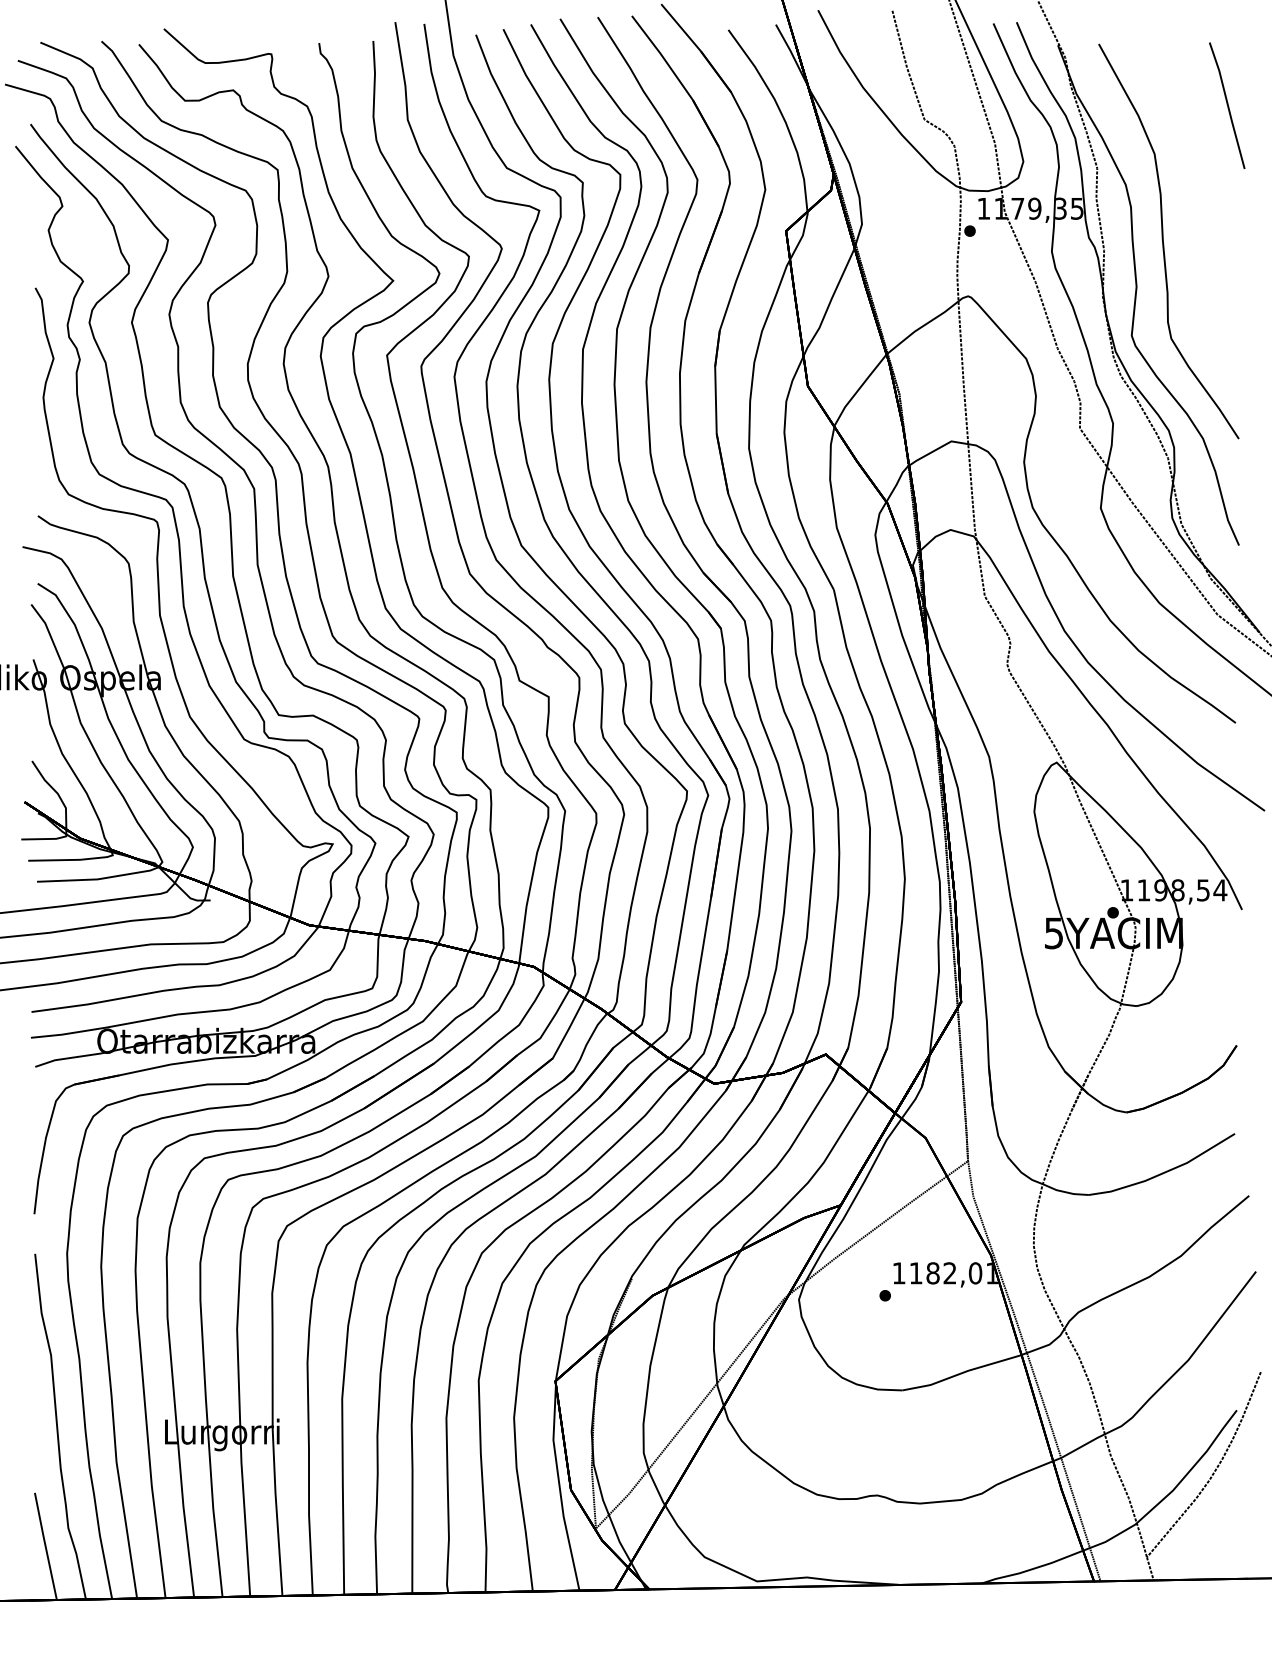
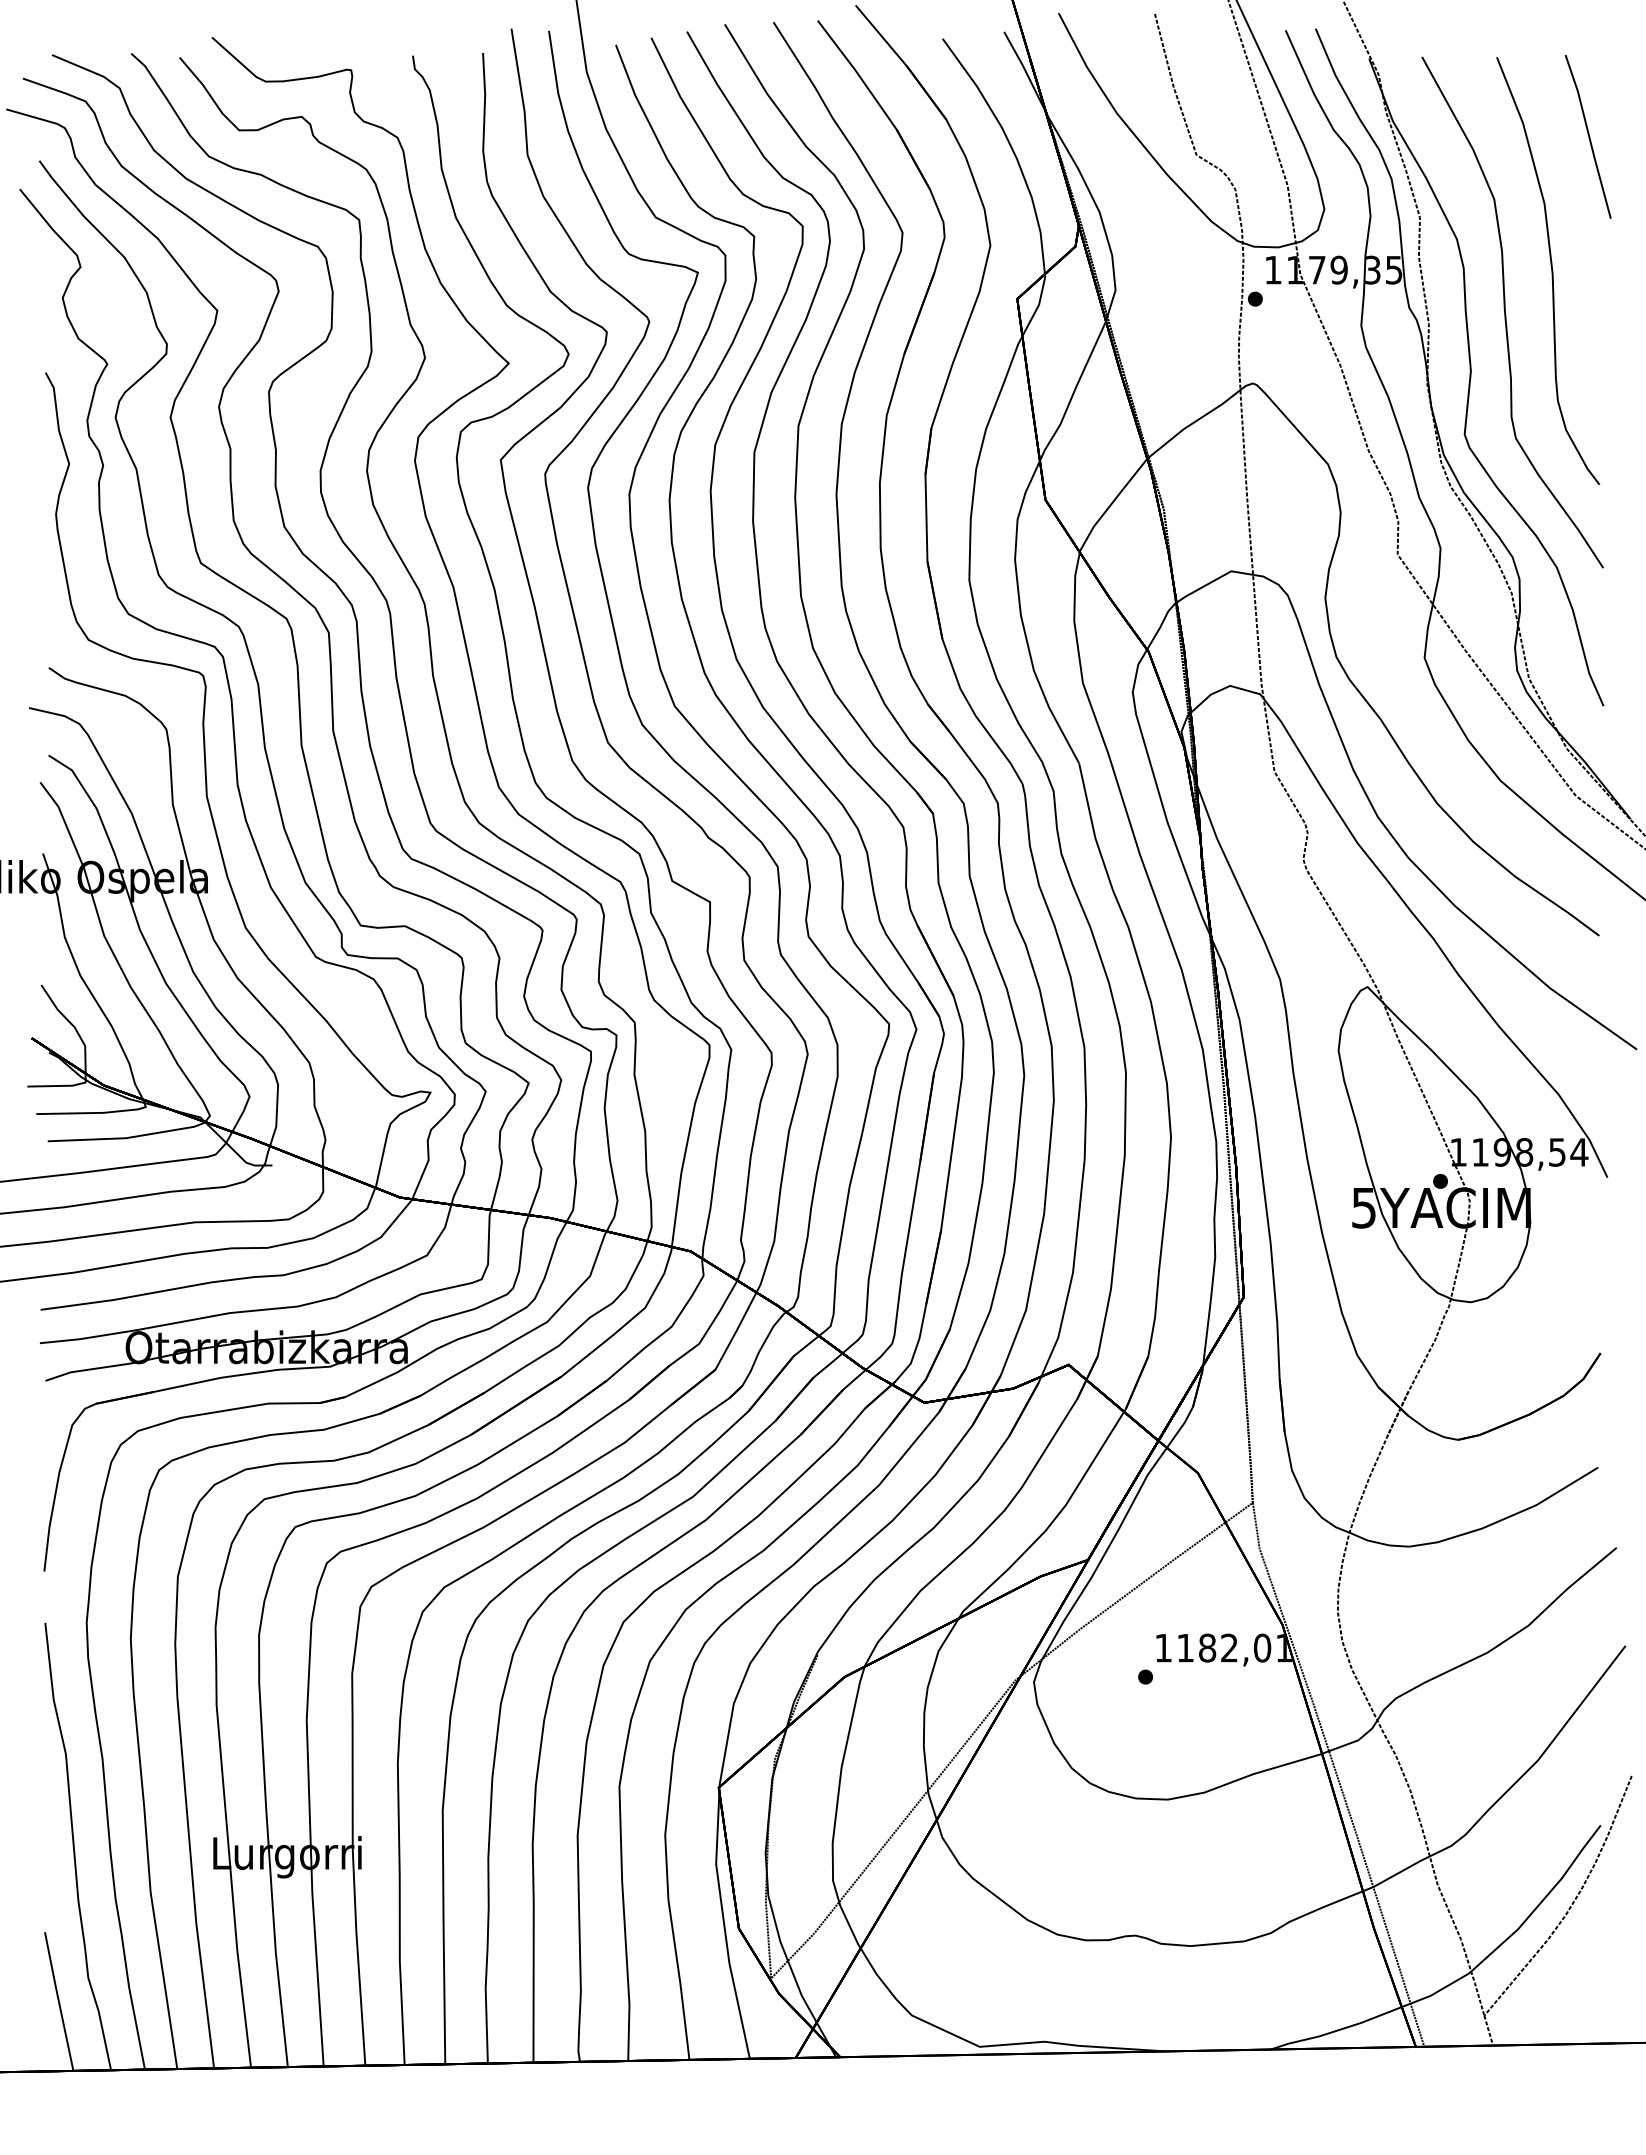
curve: (1198, 209) -> (1551, 270), added

